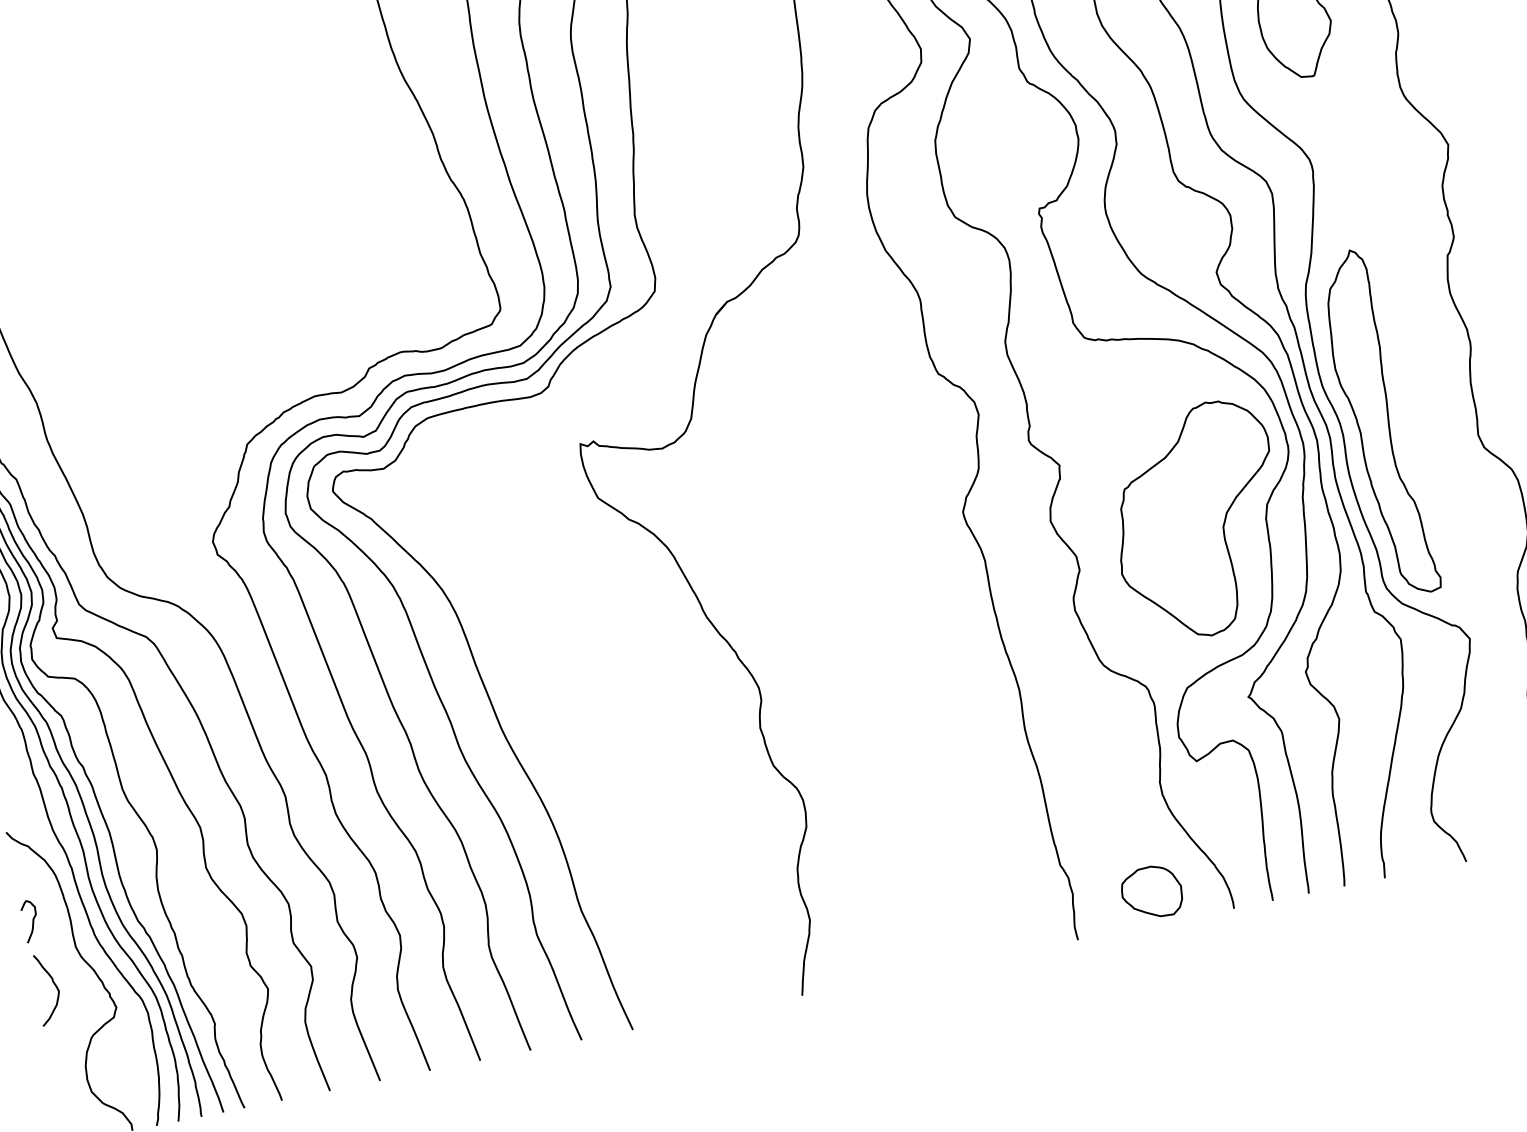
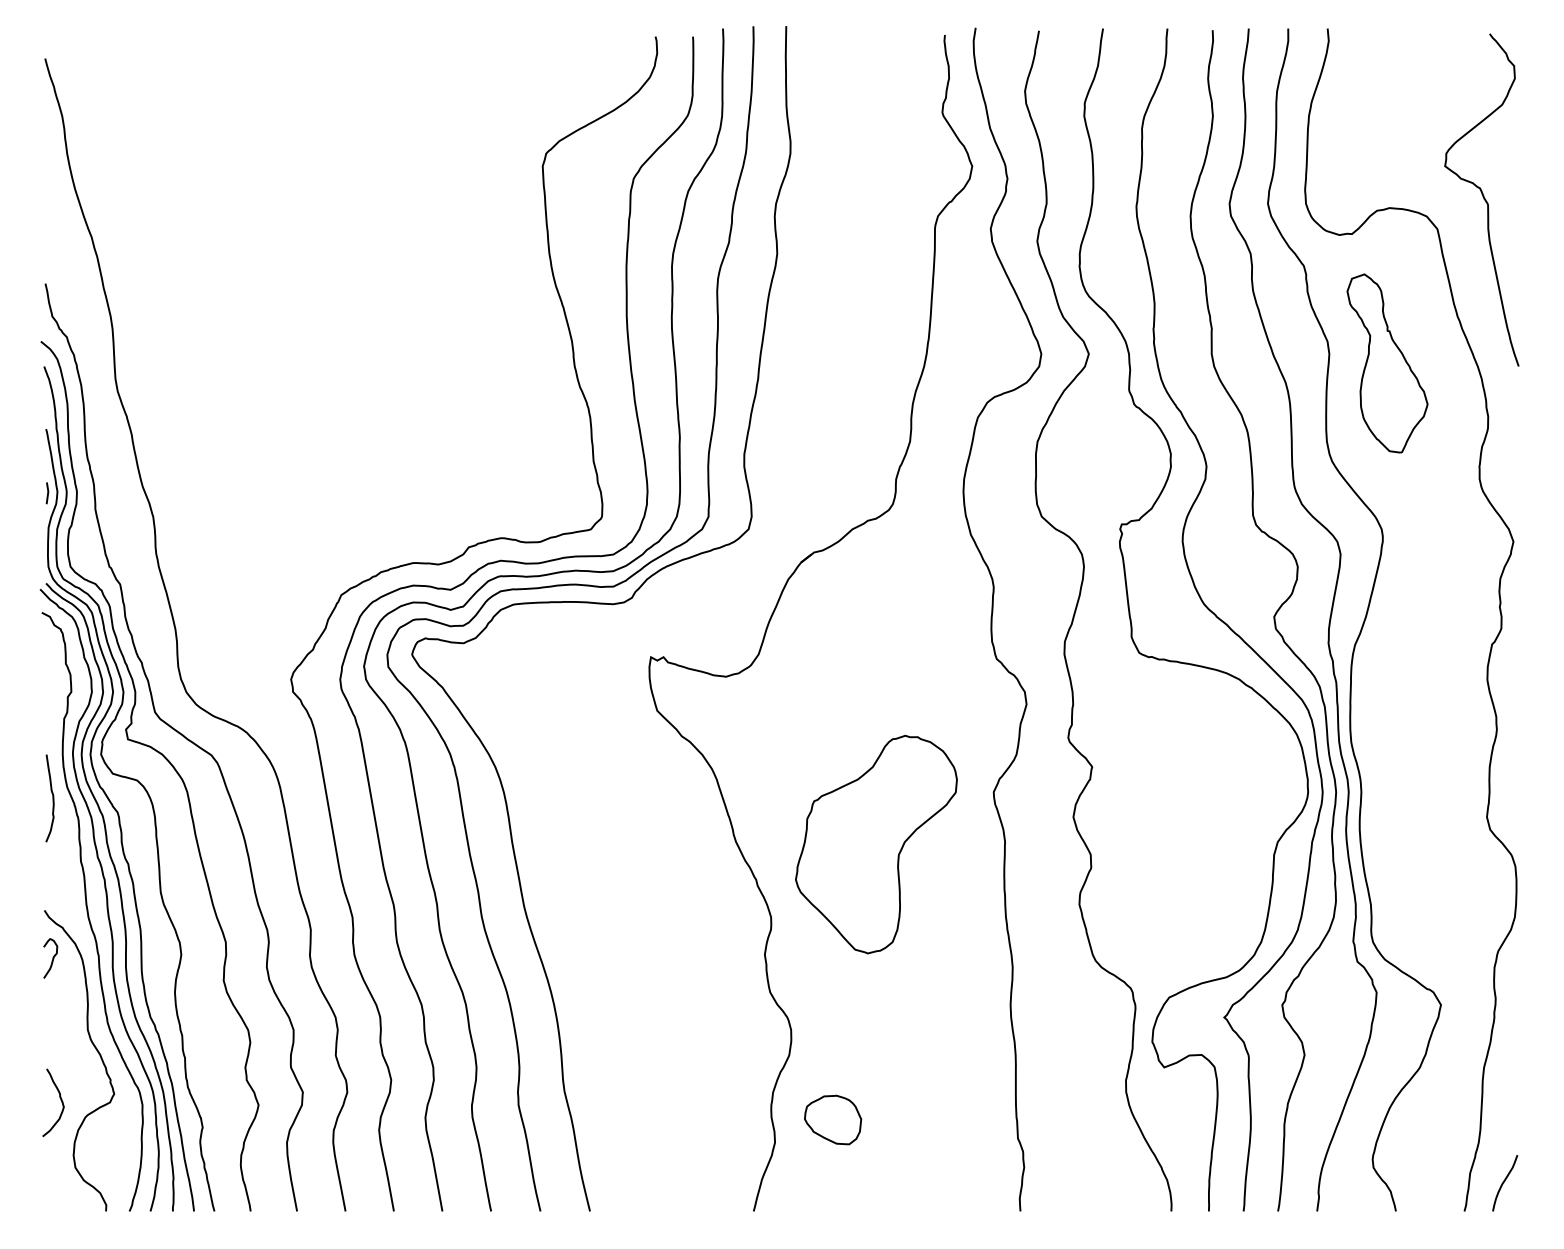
part: (1377, 423) -> (1395, 787), removed
part: (1198, 521) -> (876, 844), moved
part: (1152, 891) -> (833, 1119), moved
curve: (32, 920) -> (52, 958), moved
curve: (54, 985) -> (60, 1100), moved

